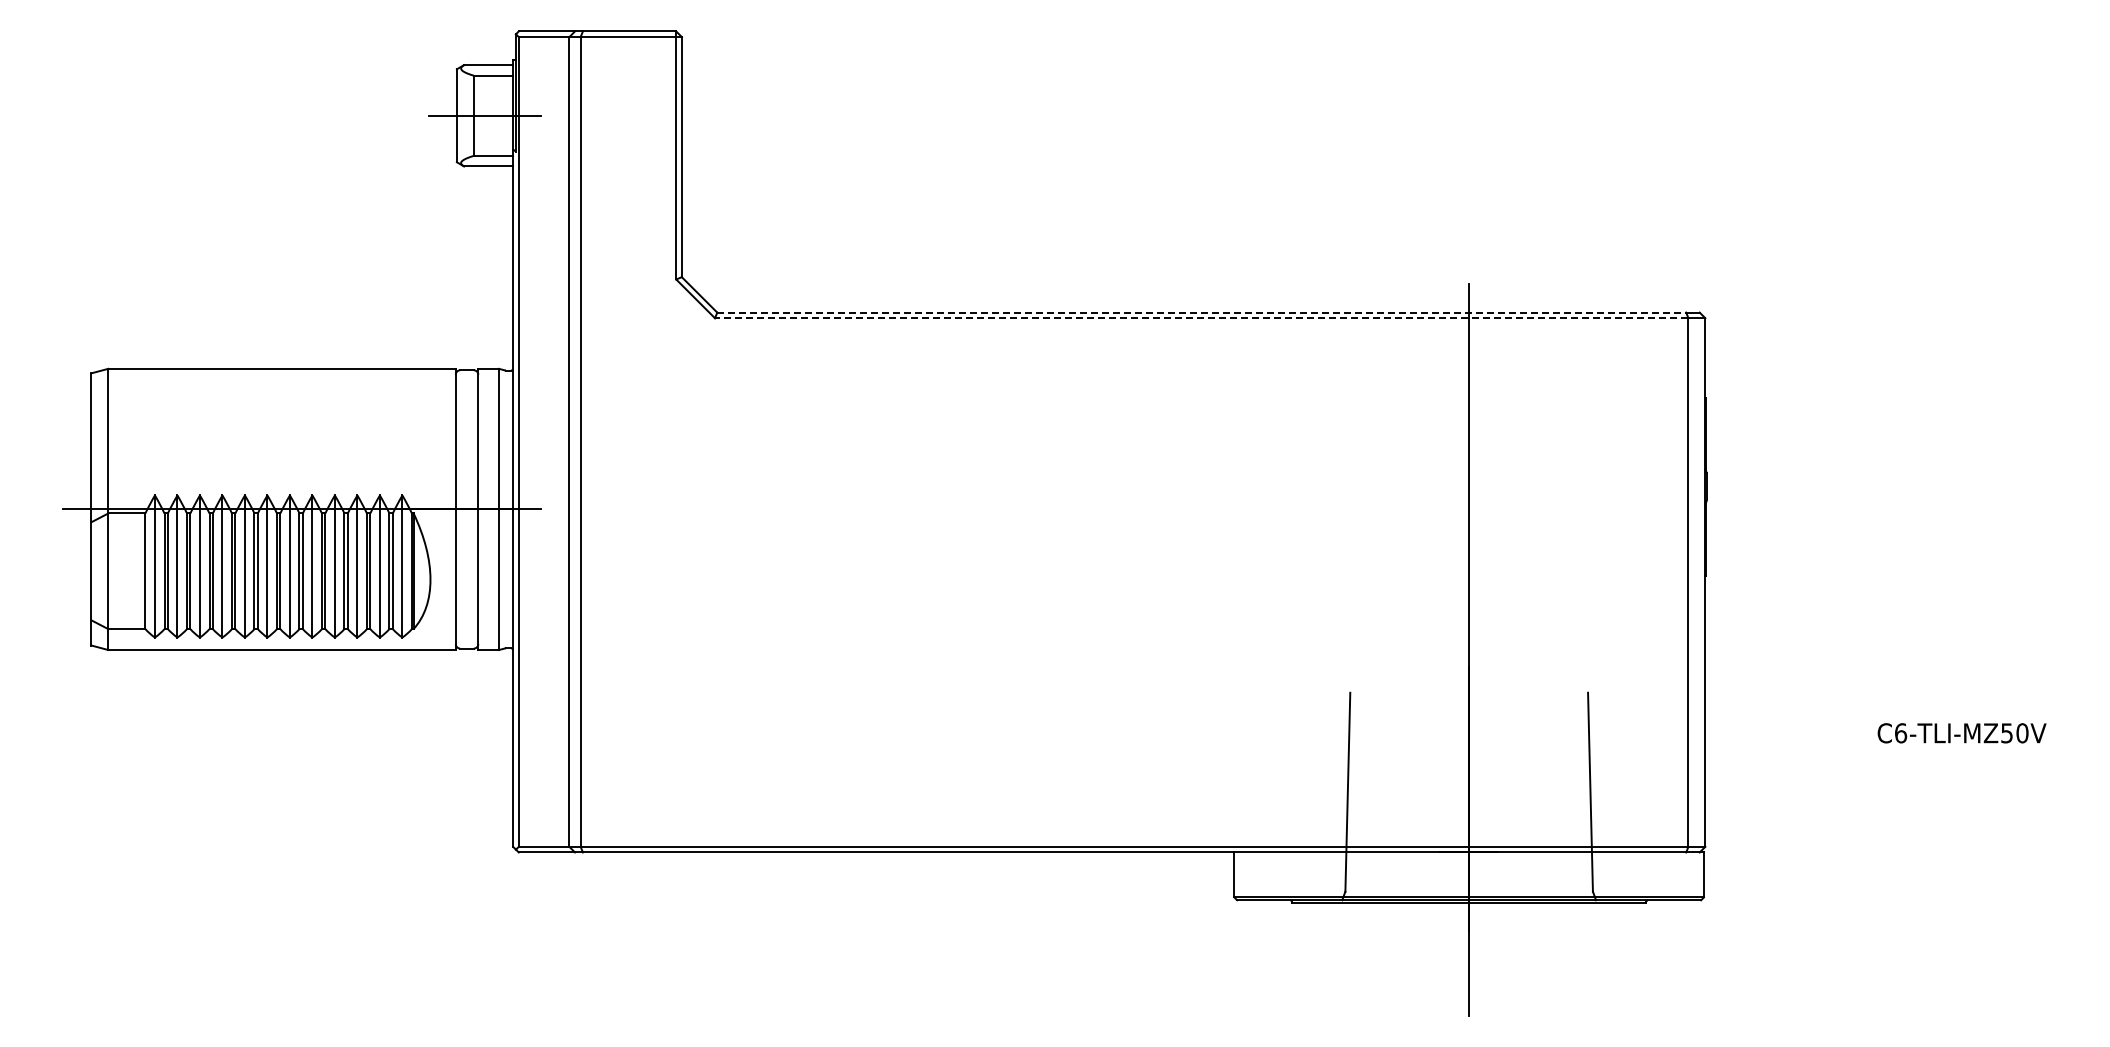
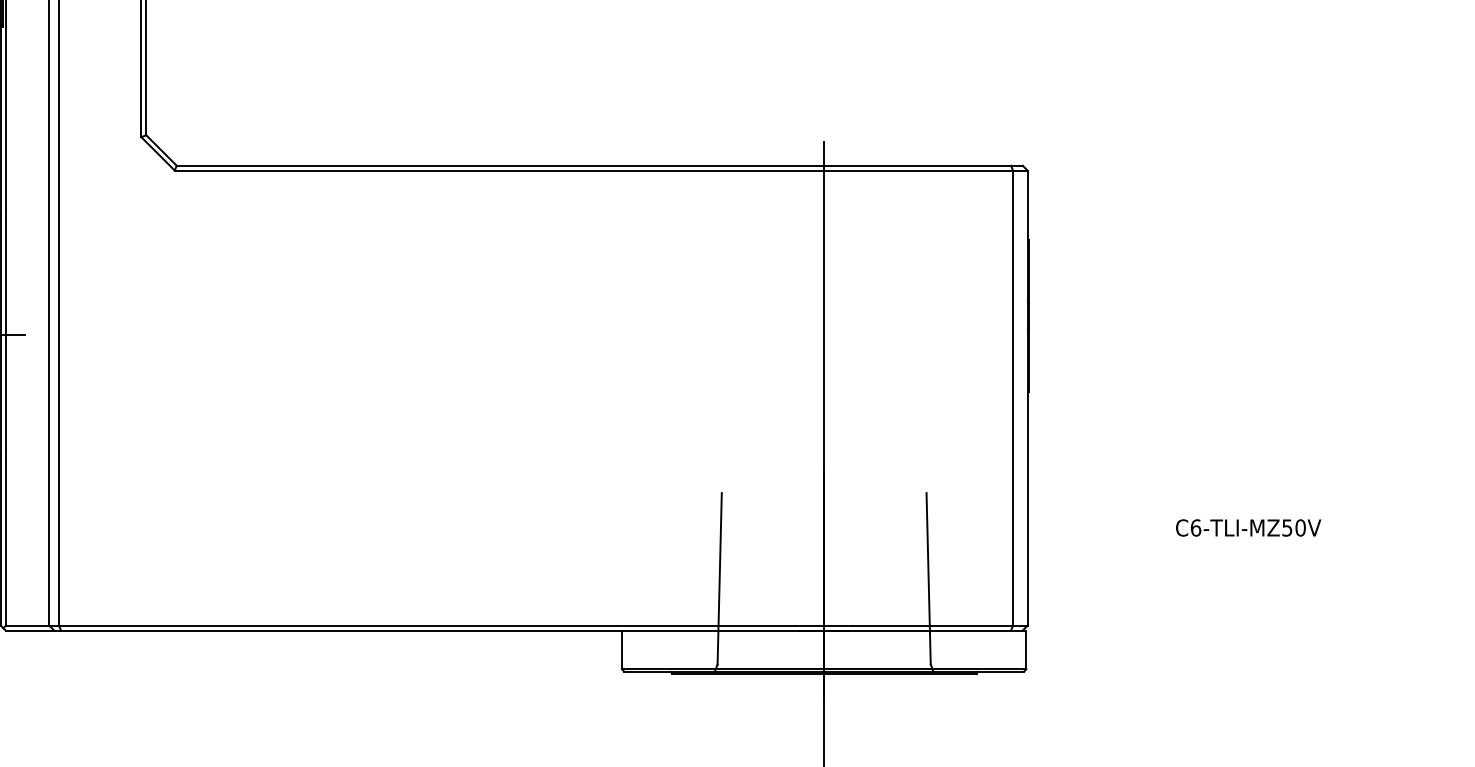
line: (1202, 312) -> (594, 165), dashed -> solid
line: (1201, 318) -> (593, 170), dashed -> solid

